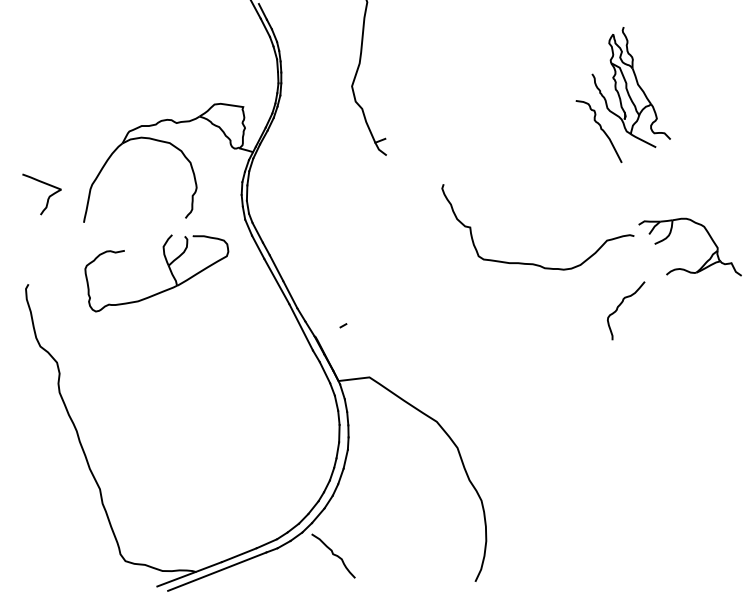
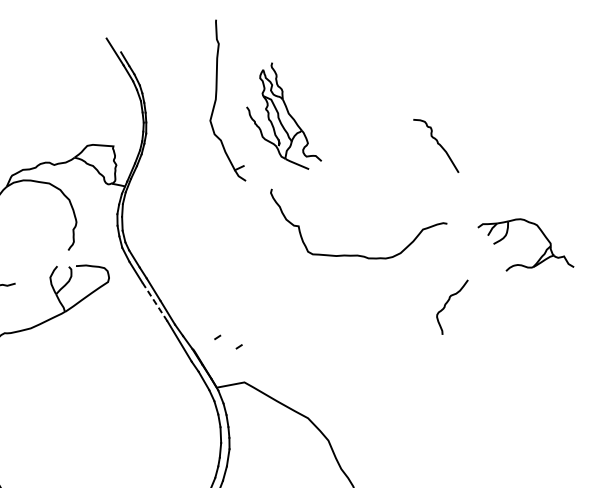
part: (630, 87) -> (282, 116), moved
curve: (534, 263) -> (358, 254), moved
line: (276, 281) -> (154, 301), solid -> dashed
curve: (621, 304) -> (448, 302), moved
line: (366, 337) -> (239, 346), added

